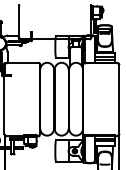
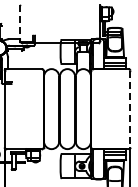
line: (18, 21) -> (20, 23), solid -> dashed
line: (118, 99) -> (130, 109), solid -> dashed

